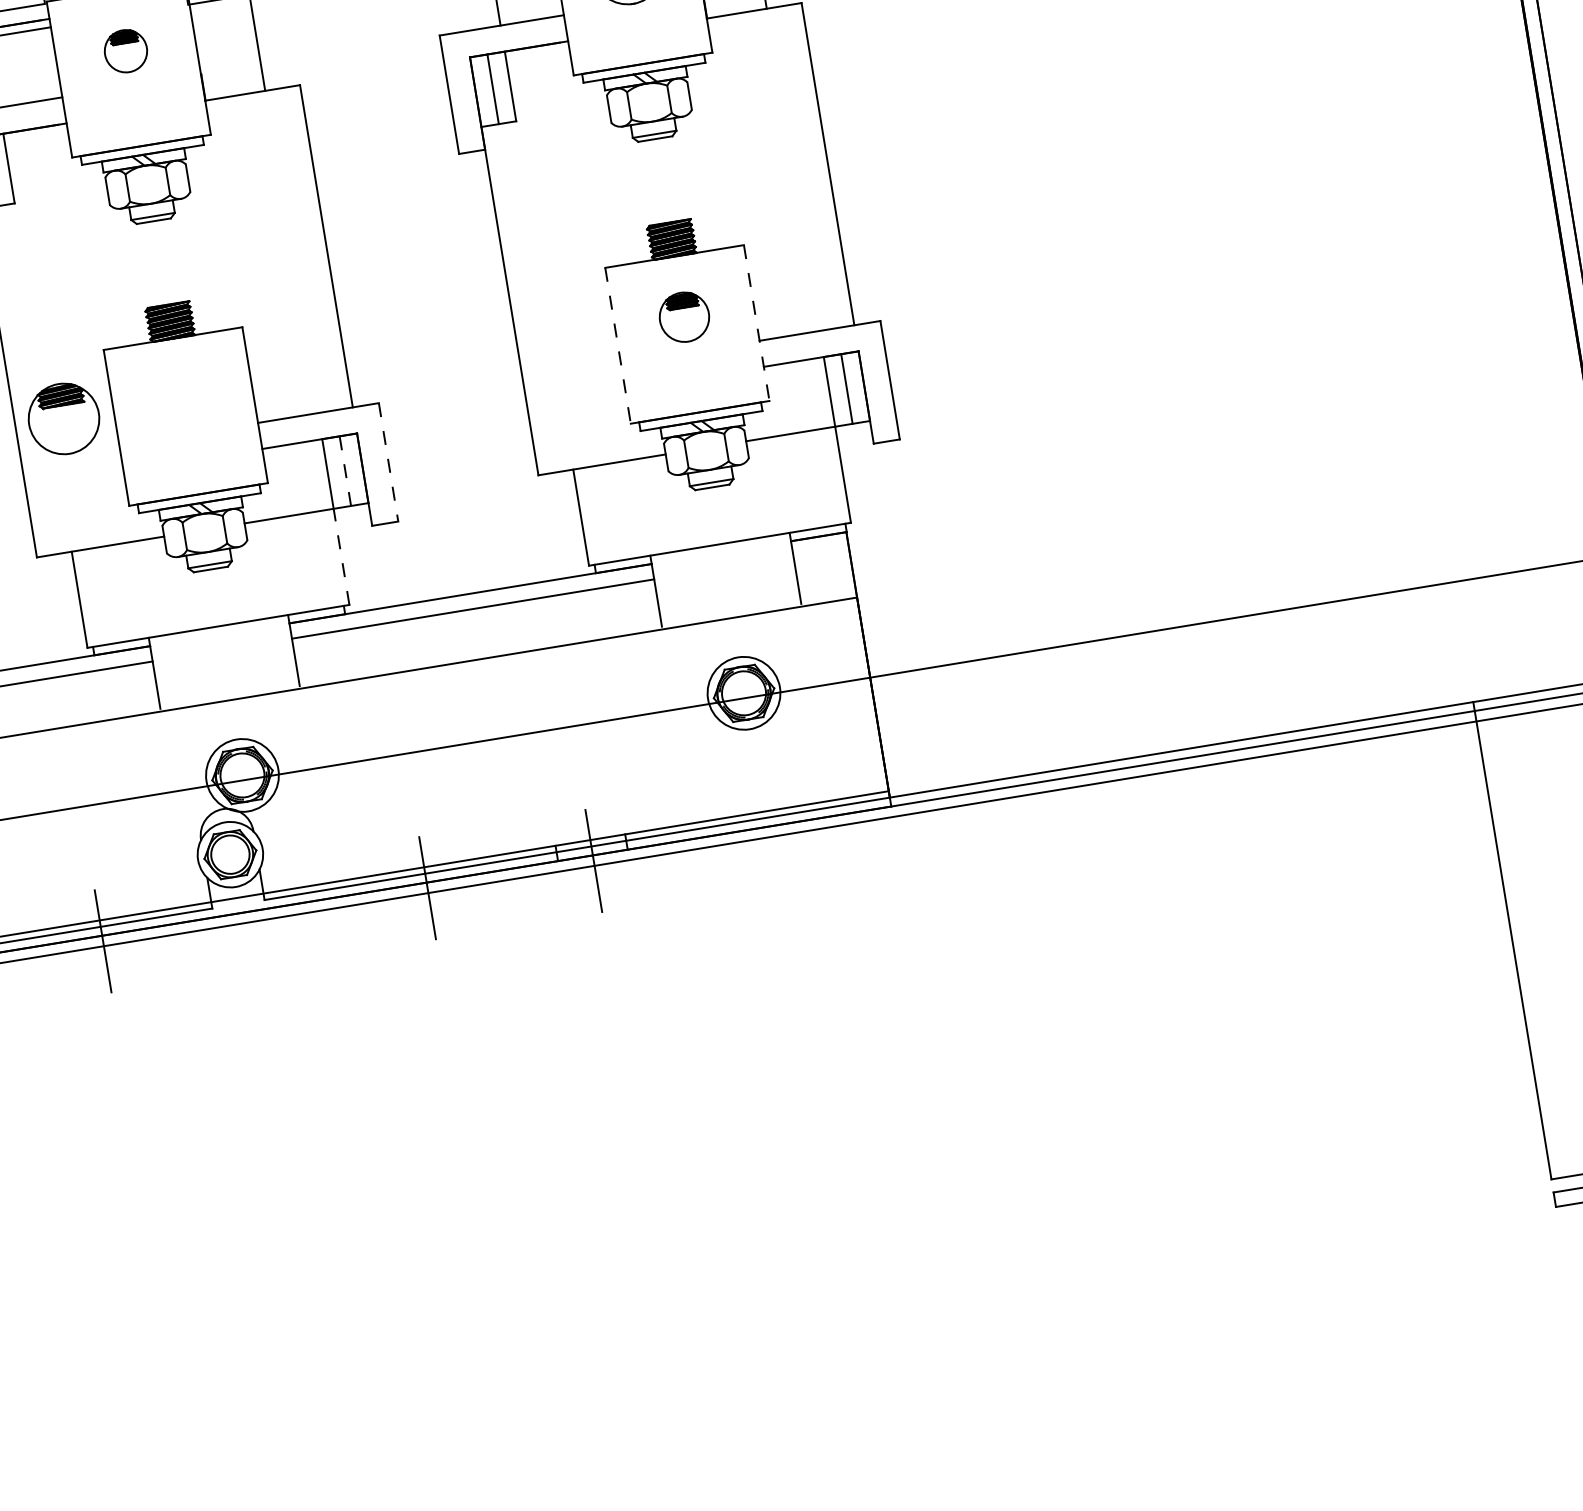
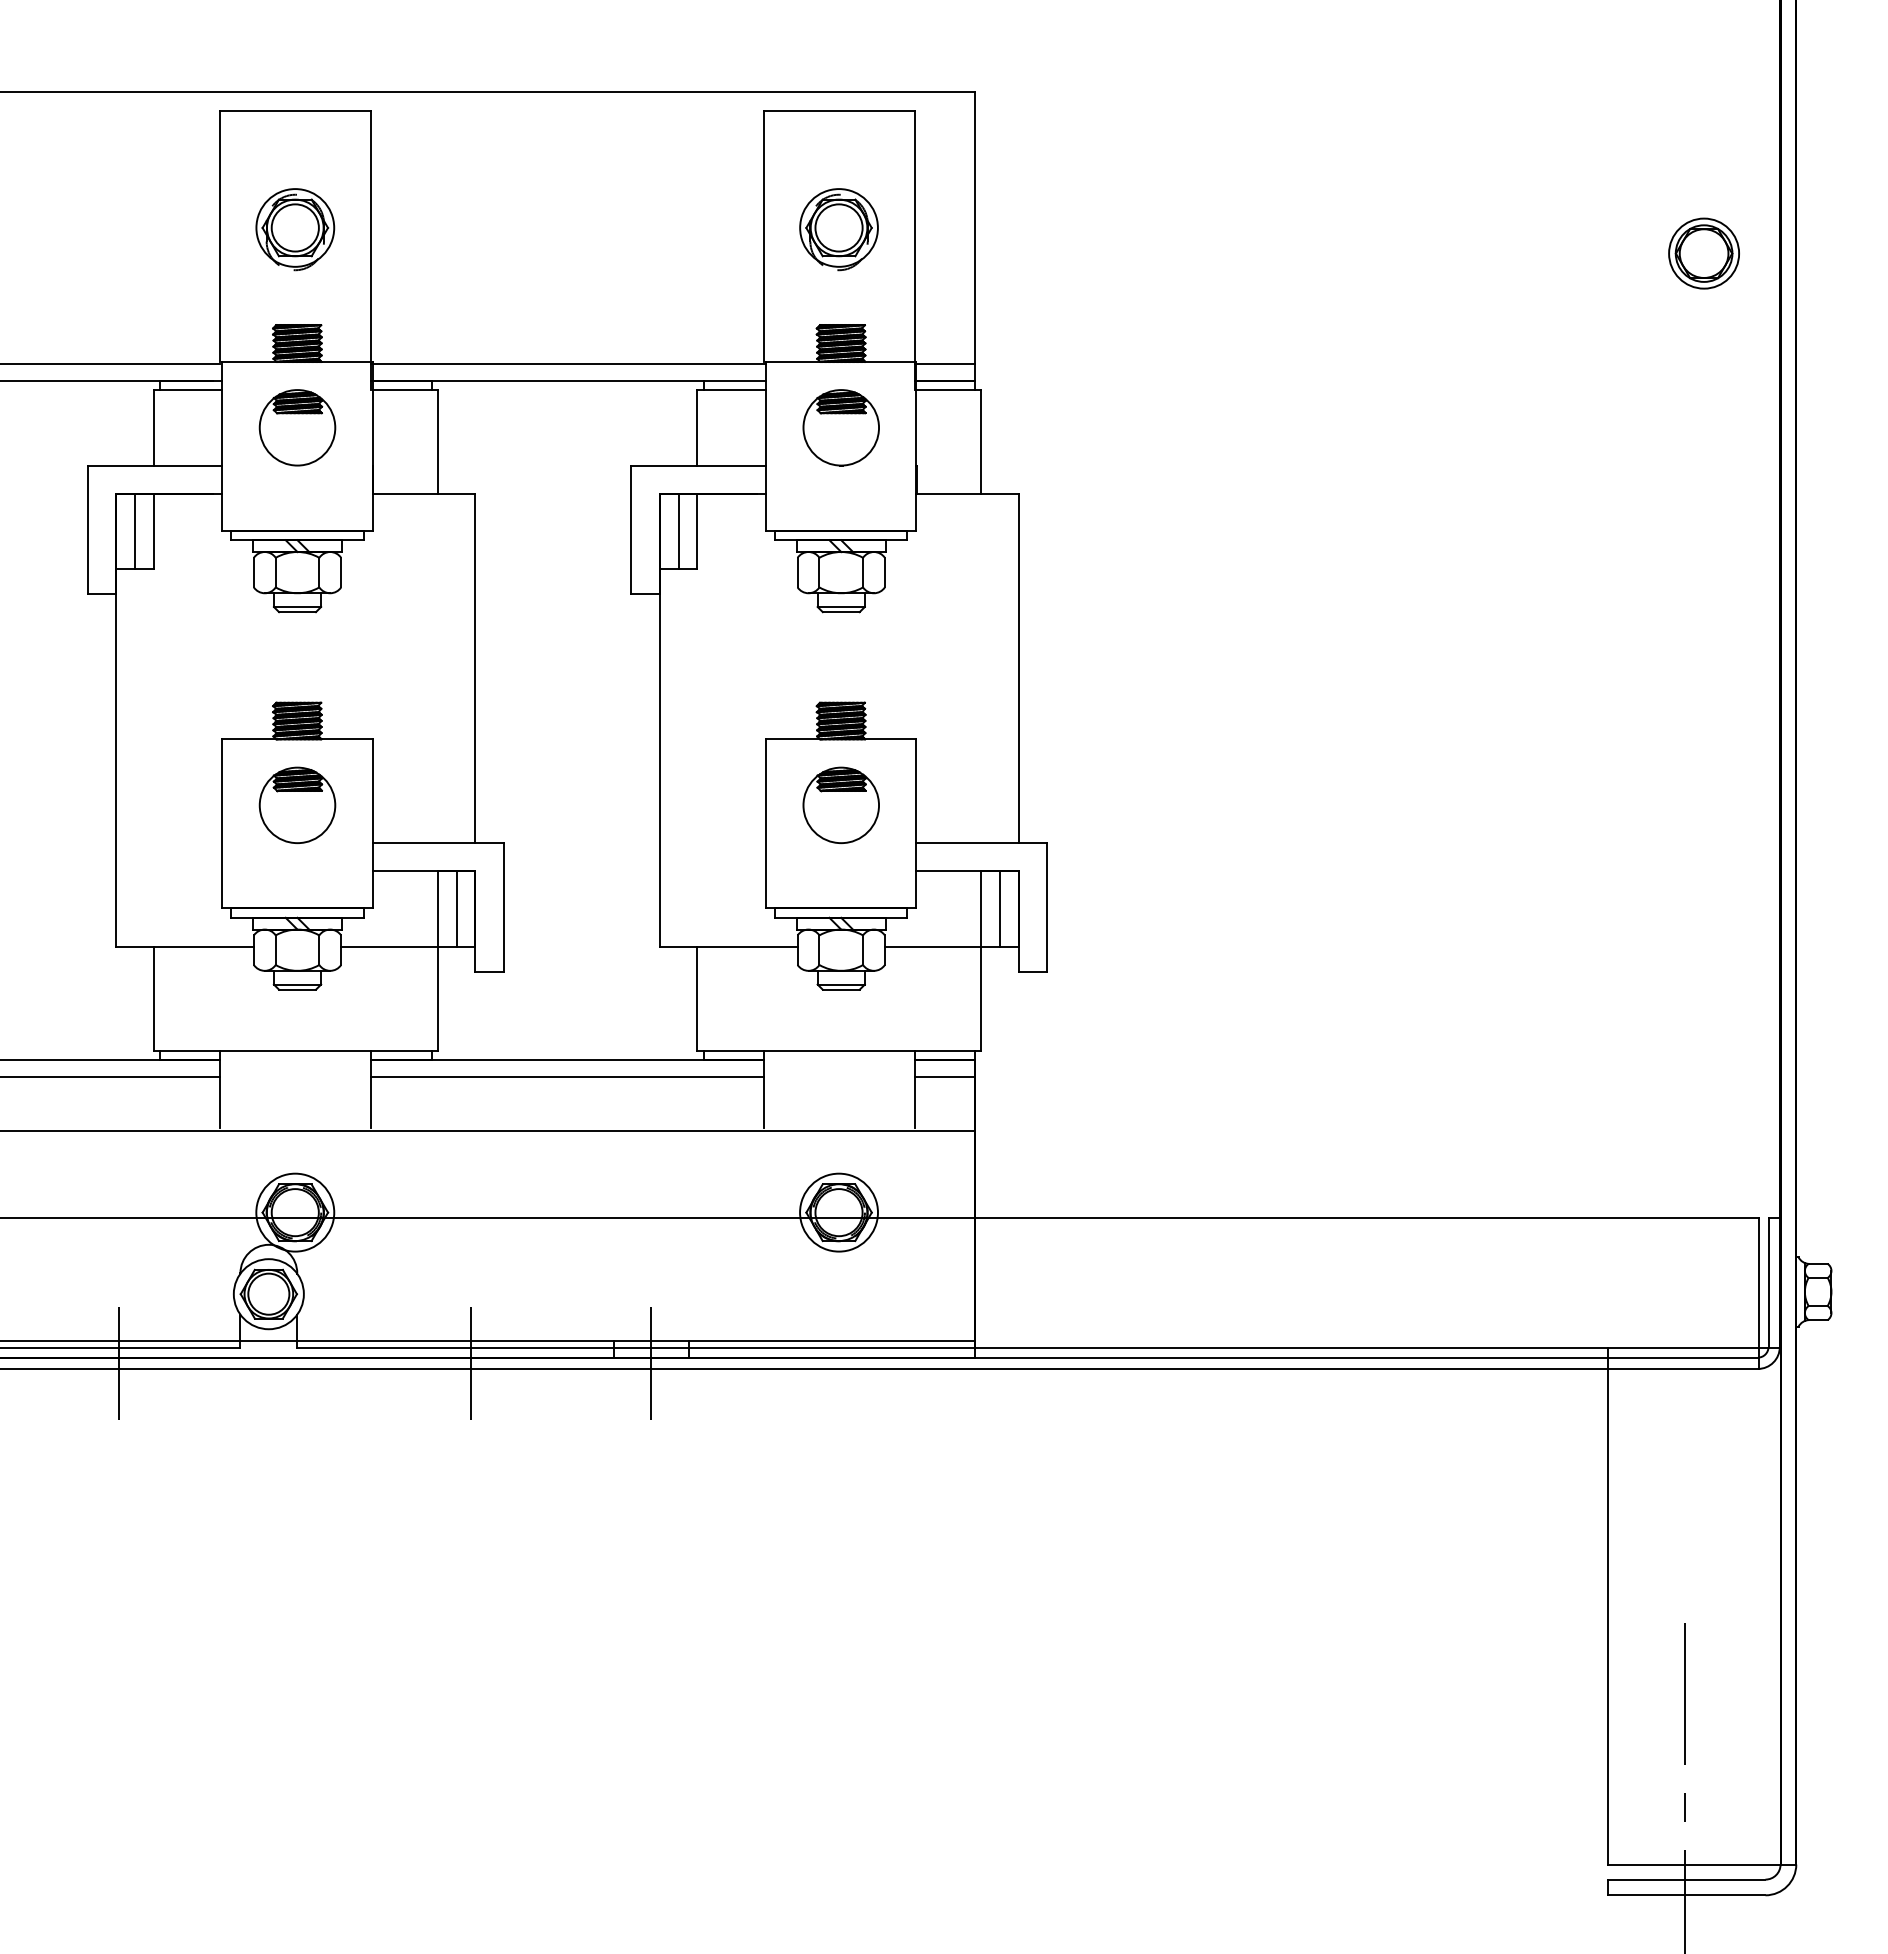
part: (125, 50) -> (297, 427), size x1.67
part: (683, 316) -> (840, 804), size x1.43
line: (756, 323) -> (916, 824), dashed -> solid
line: (618, 346) -> (766, 824), dashed -> solid
part: (63, 418) -> (297, 804), moved
line: (388, 462) -> (503, 907), dashed -> solid
line: (345, 471) -> (456, 909), dashed -> solid
line: (820, 551) -> (944, 1076), added
line: (341, 556) -> (437, 998), dashed -> solid

